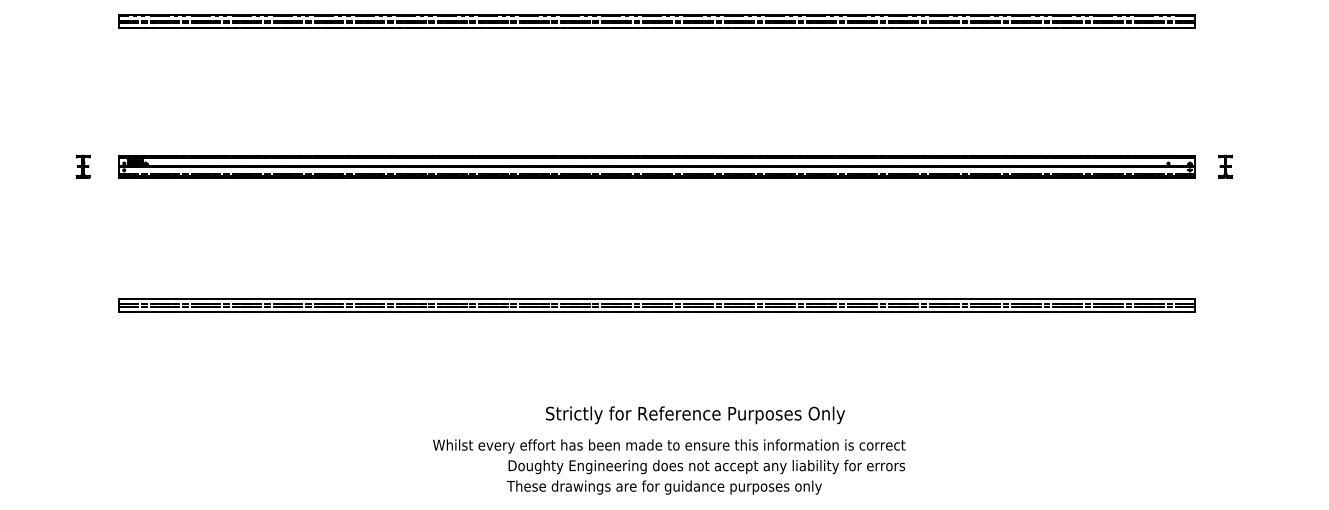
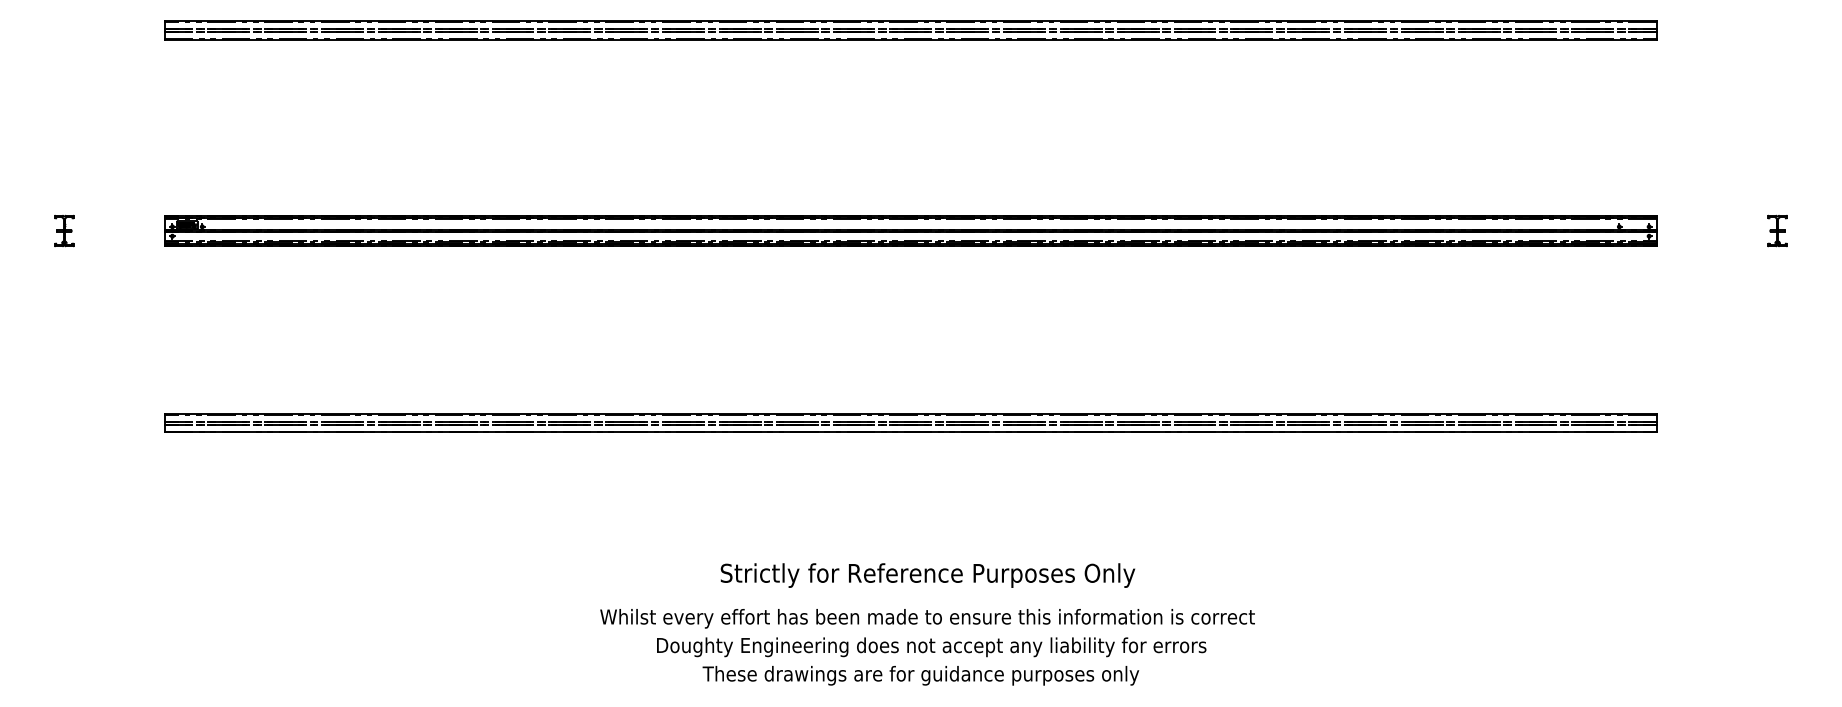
part: (83, 166) -> (64, 230), moved
part: (1225, 166) -> (1777, 230), moved
text: (695, 415) -> (927, 575), moved
text: (706, 467) -> (931, 647), moved

